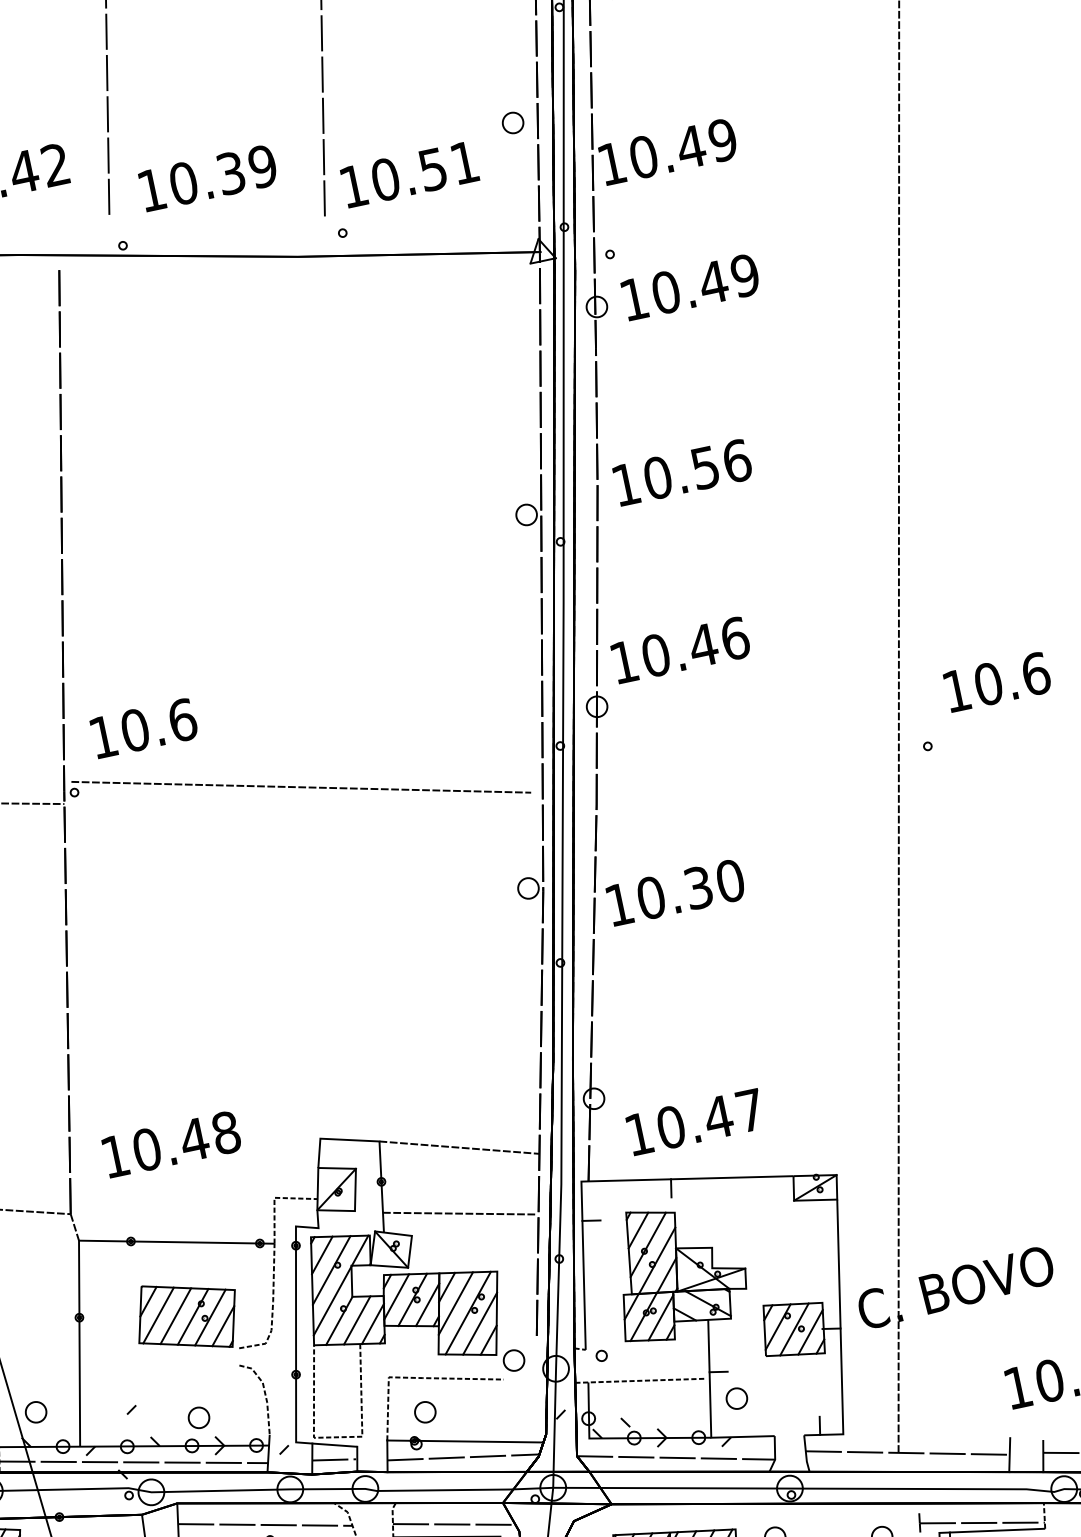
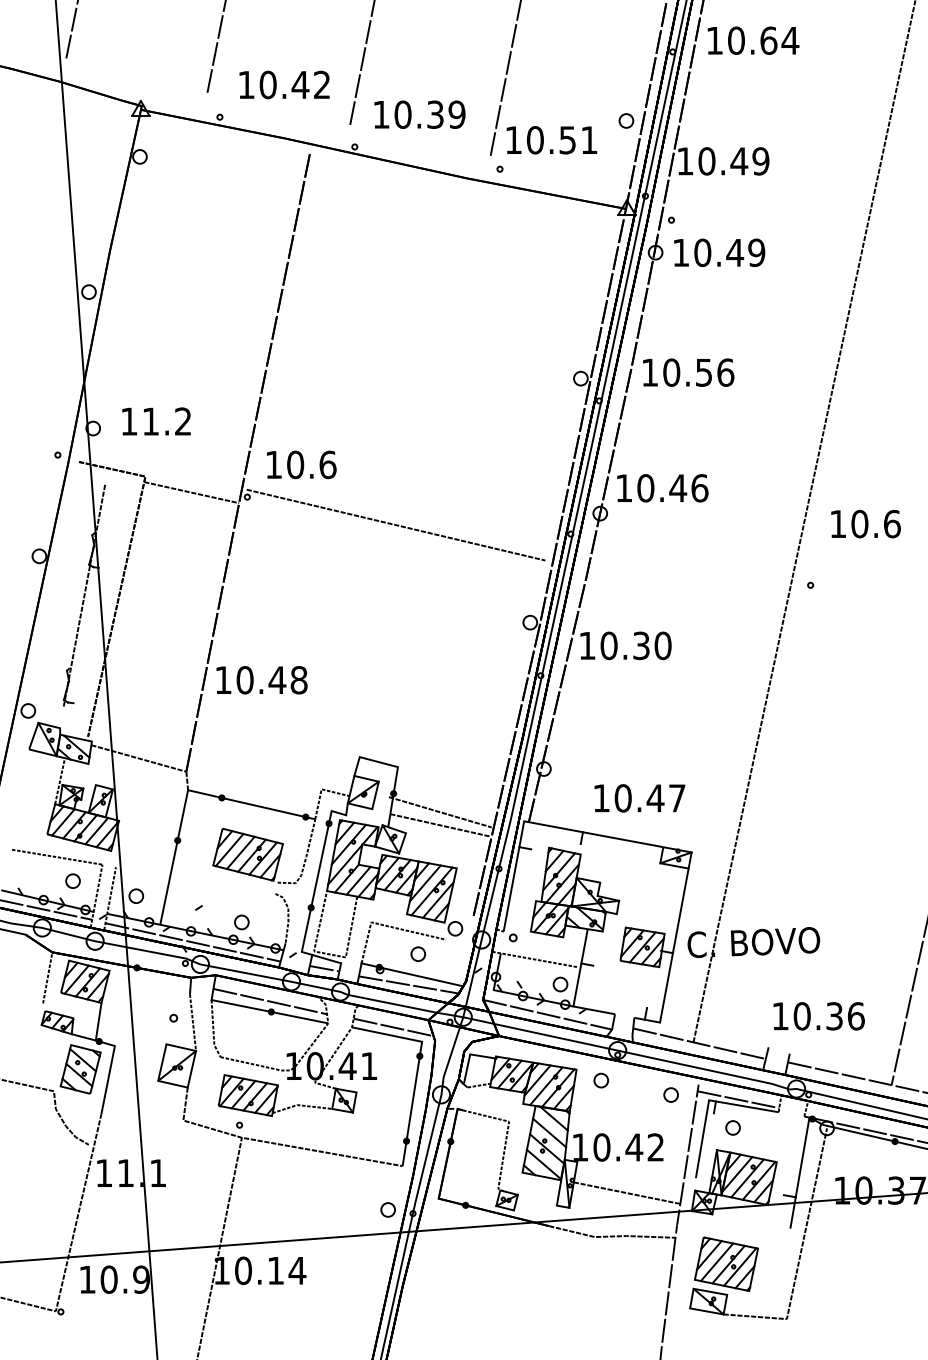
text: (996, 682) -> (865, 524), moved
text: (694, 1122) -> (639, 798), moved
text: (171, 1144) -> (261, 680), moved
line: (458, 1148) -> (439, 812), moved
part: (736, 1398) -> (560, 984), moved
part: (425, 1411) -> (418, 953), moved

